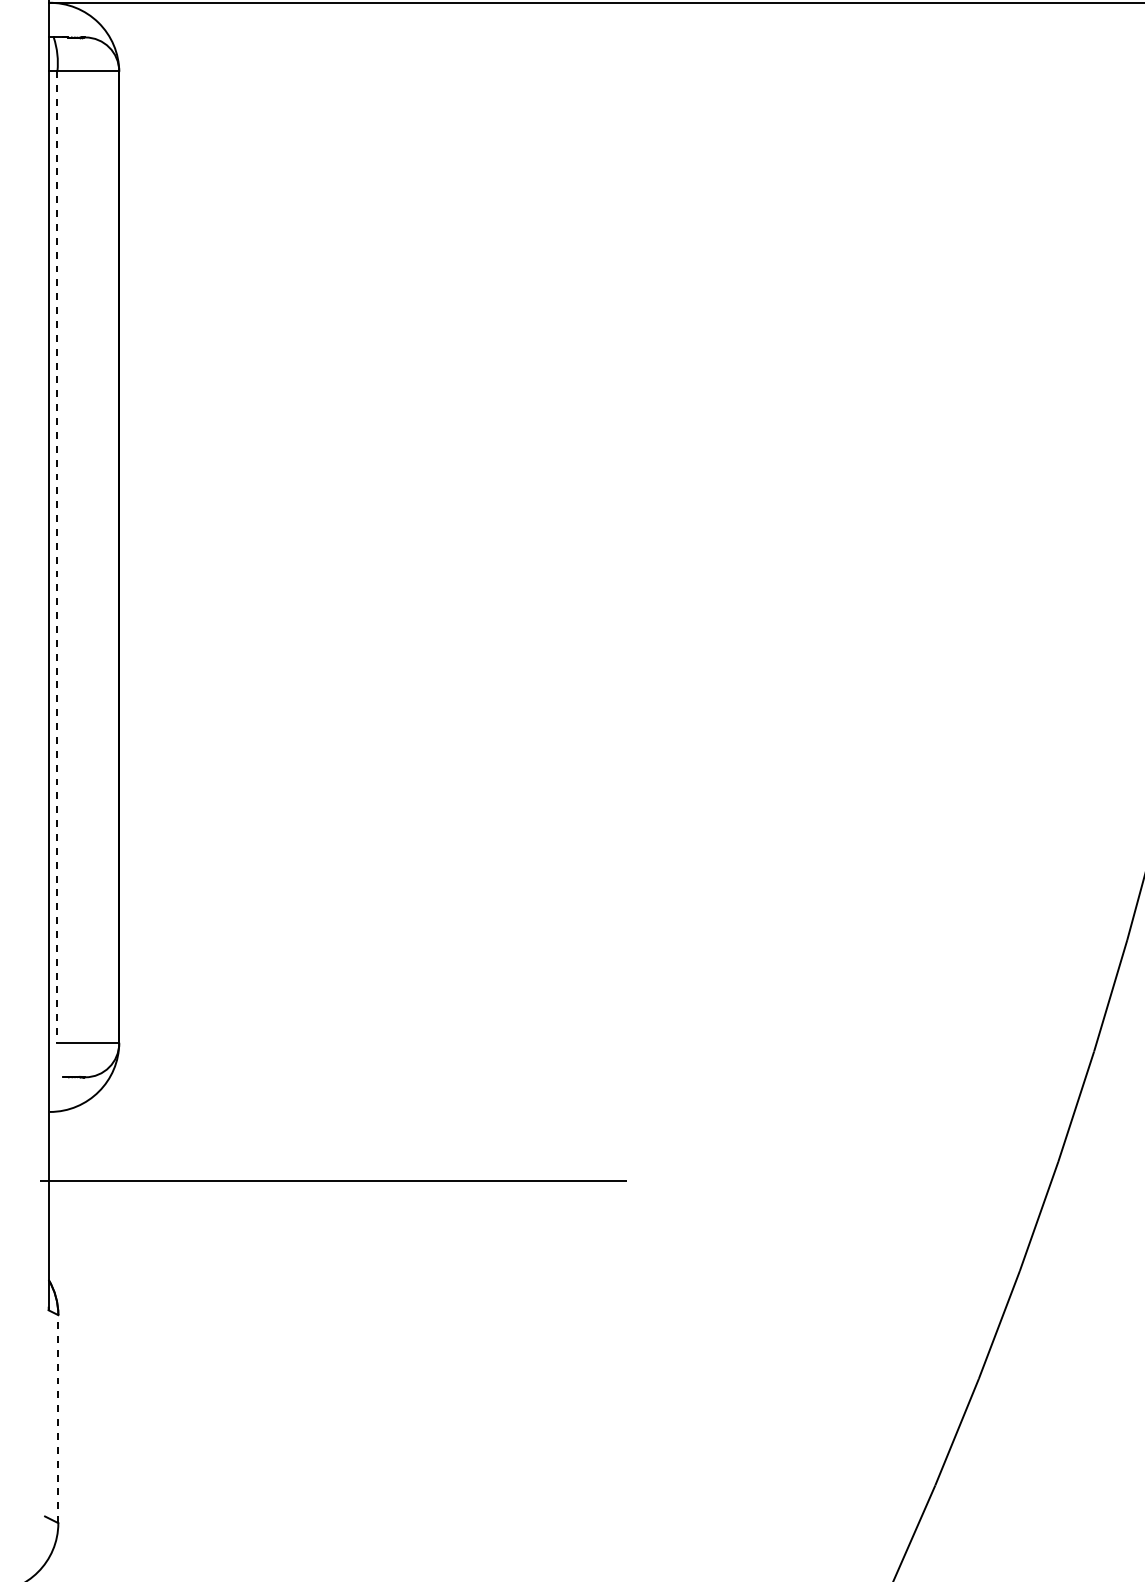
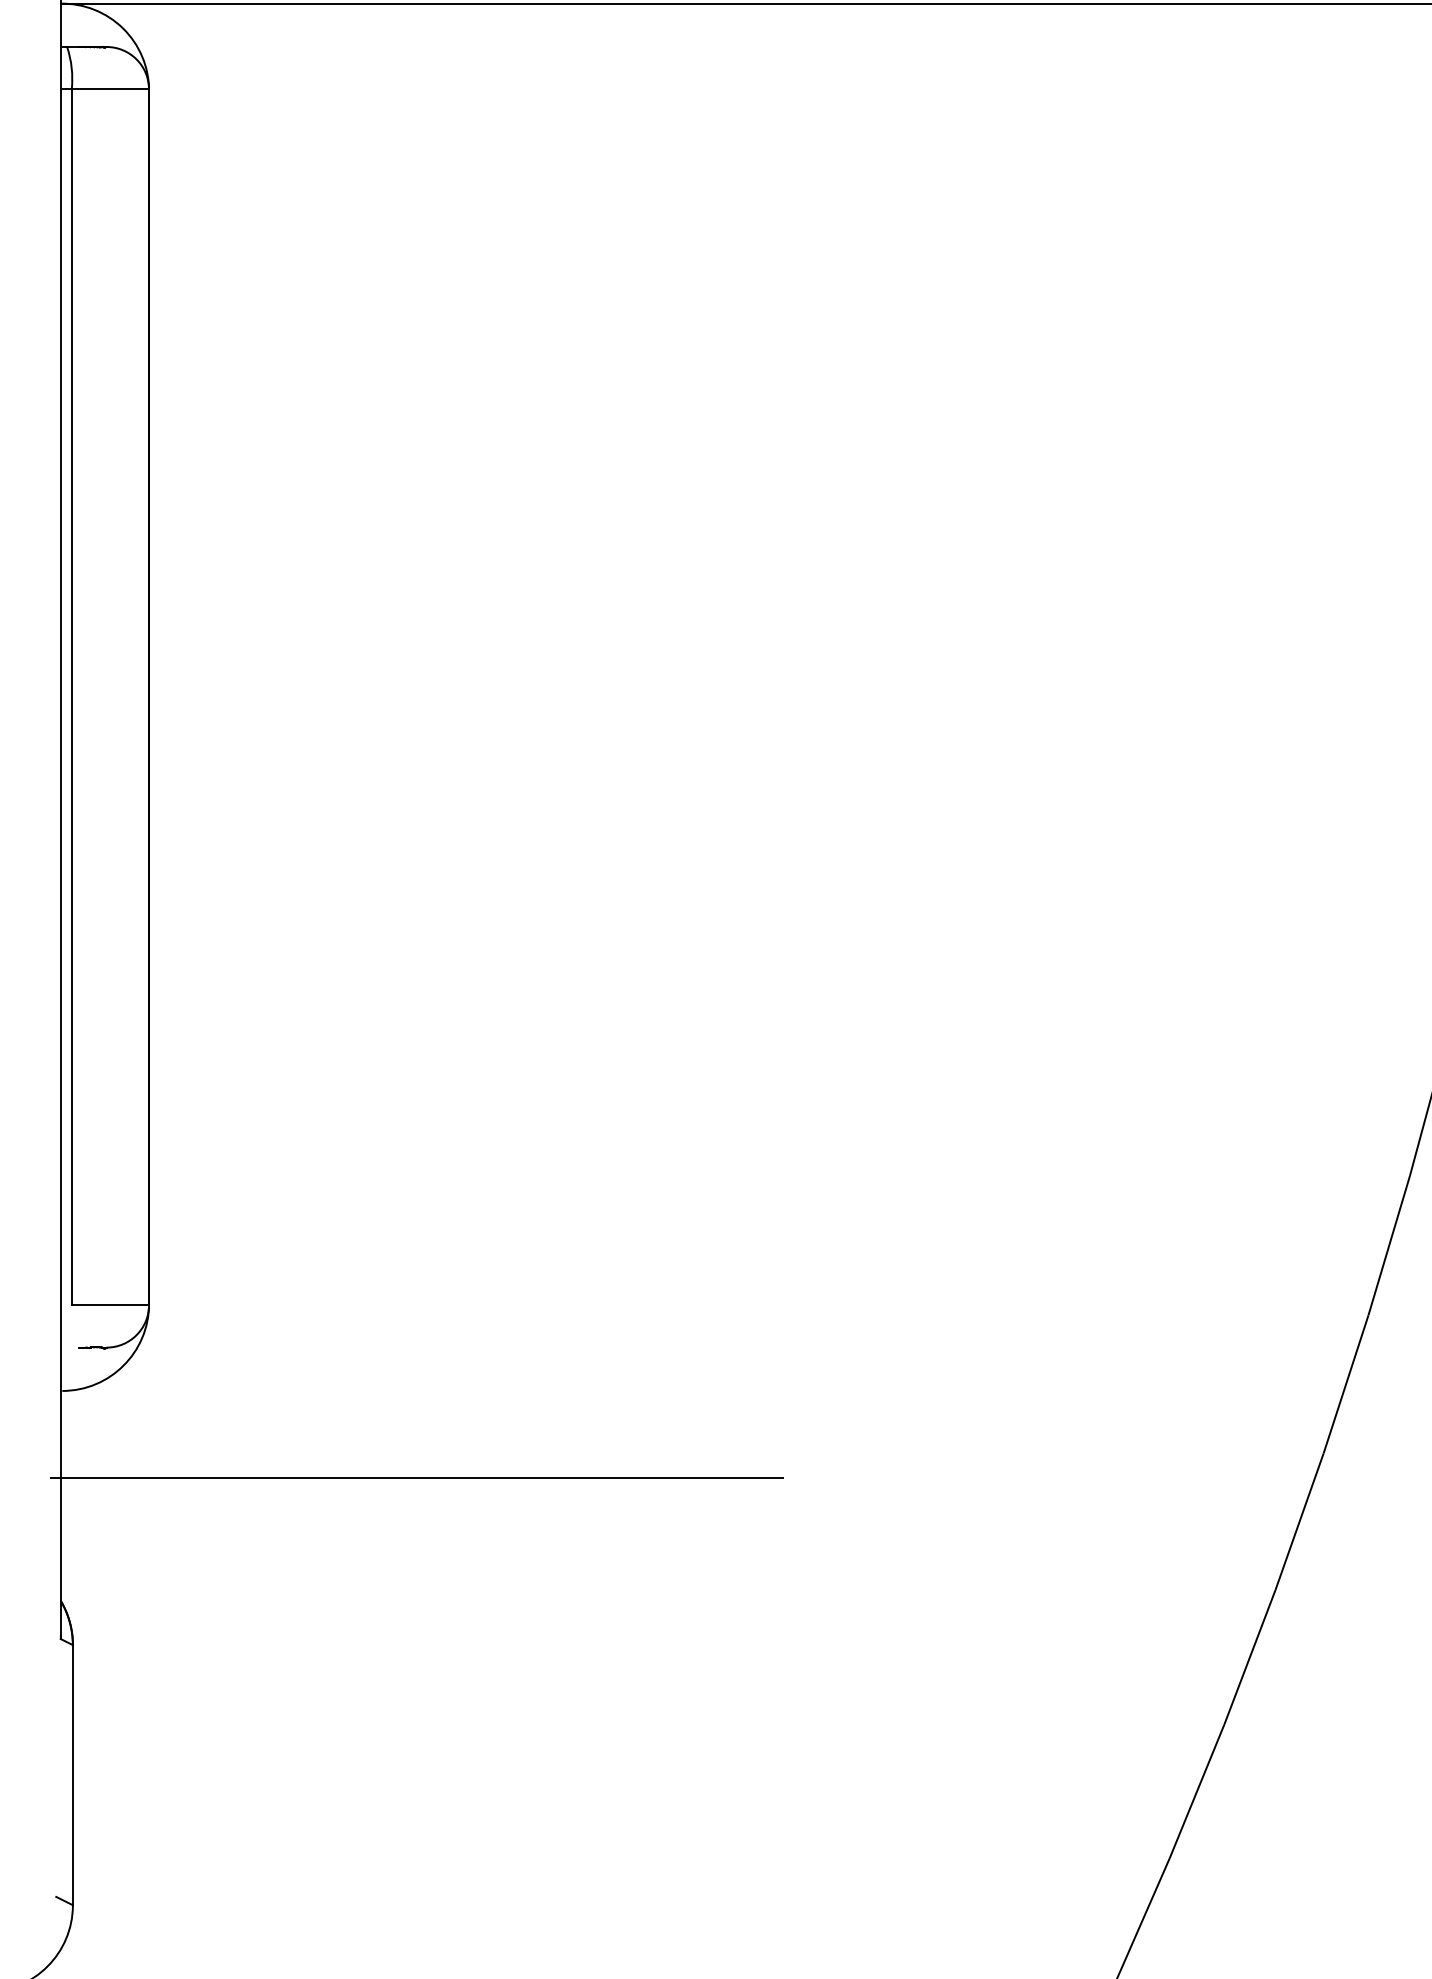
line: (57, 557) -> (71, 697), dashed -> solid
line: (58, 1418) -> (72, 1774), dashed -> solid

